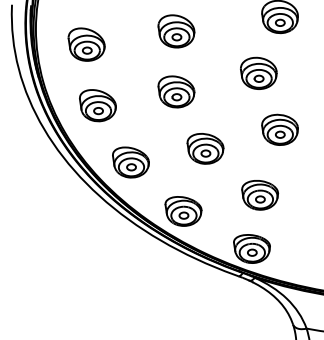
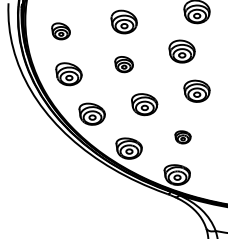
part: (85, 44) -> (60, 31), size x0.7
part: (175, 91) -> (123, 64), size x0.7
part: (259, 195) -> (182, 137), size x0.6

